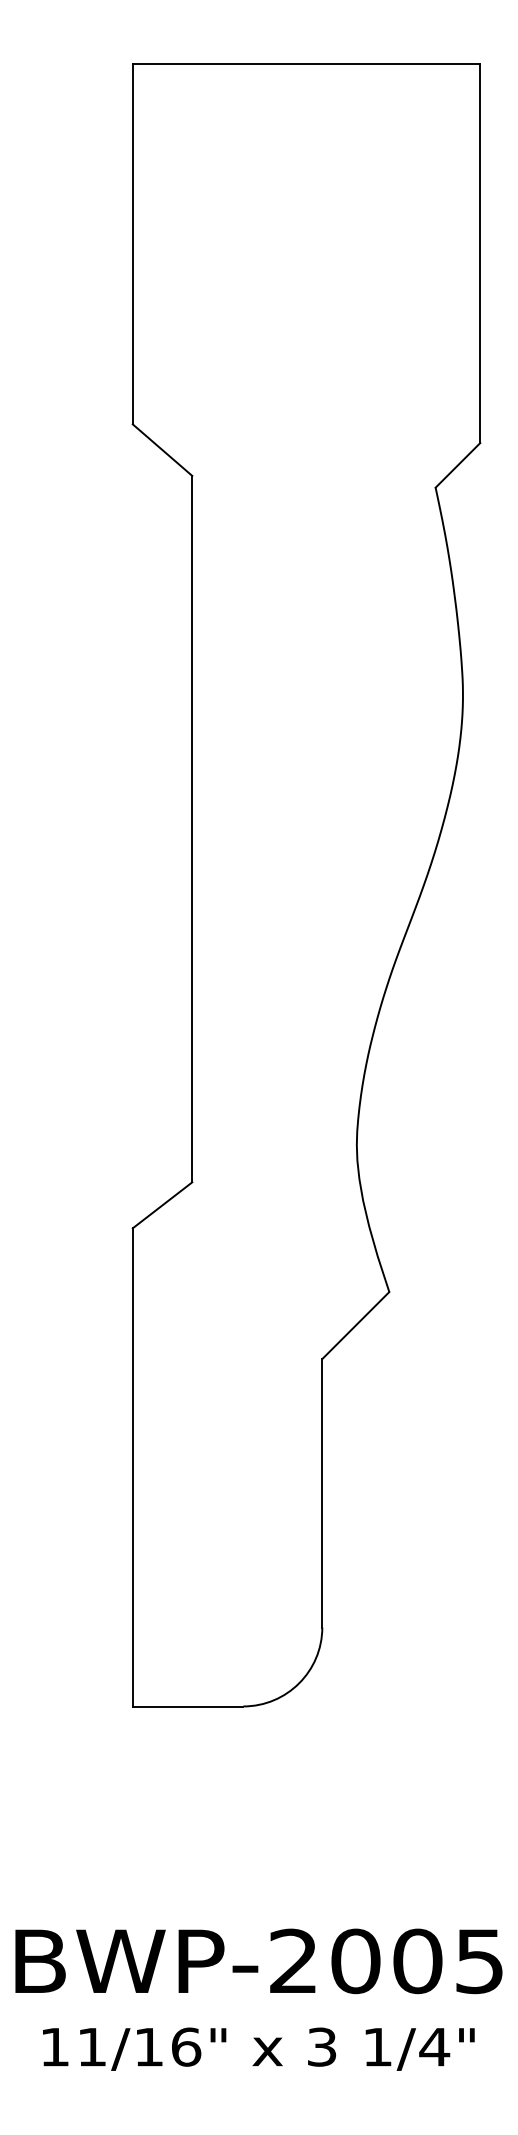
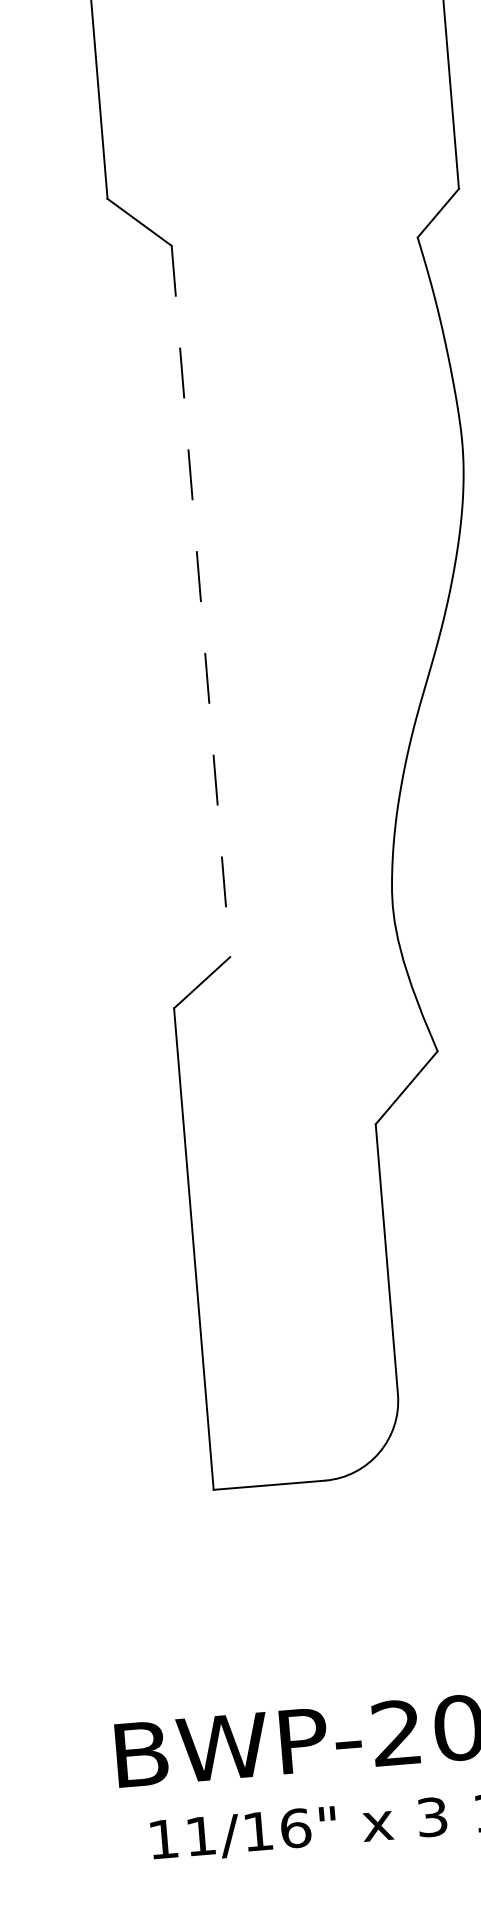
line: (192, 829) -> (201, 601), solid -> dashed

